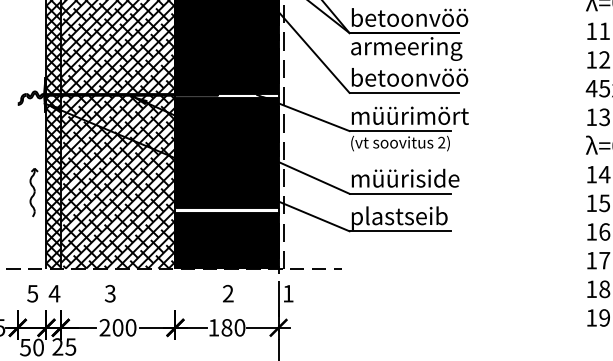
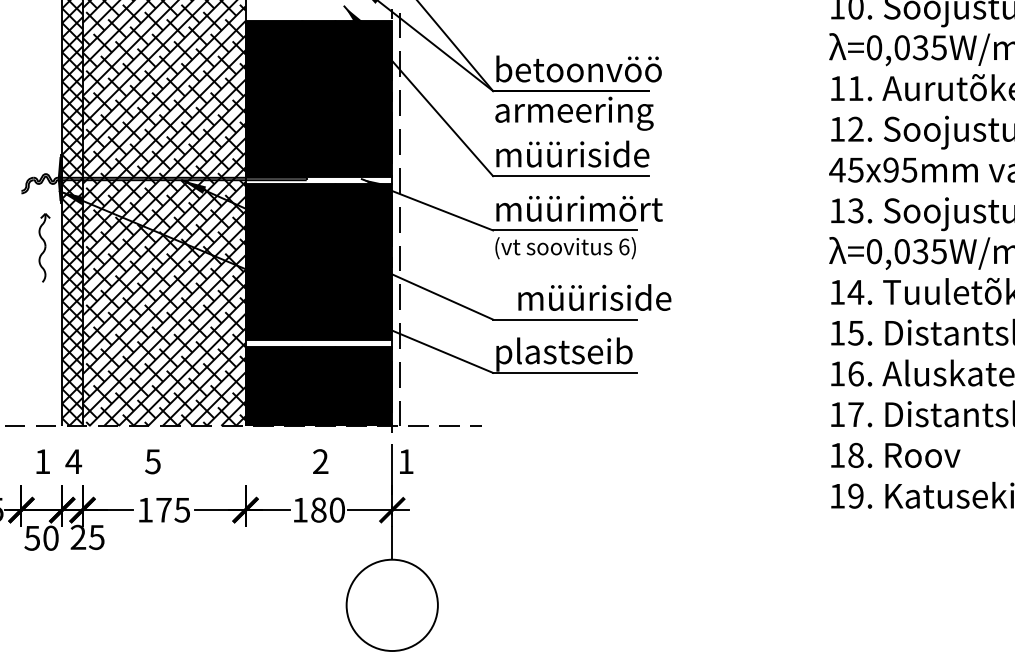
text: (409, 76) -> (578, 153), betoonvöö -> müüriside
text: (441, 142) -> (624, 246), 2) -> 6)
text: (405, 178) -> (594, 297), moved
part: (34, 192) -> (44, 247), moved
text: (32, 293) -> (42, 461), 5 -> 1
text: (109, 293) -> (152, 461), 3 -> 5
text: (117, 327) -> (163, 509), 200 -> 175

